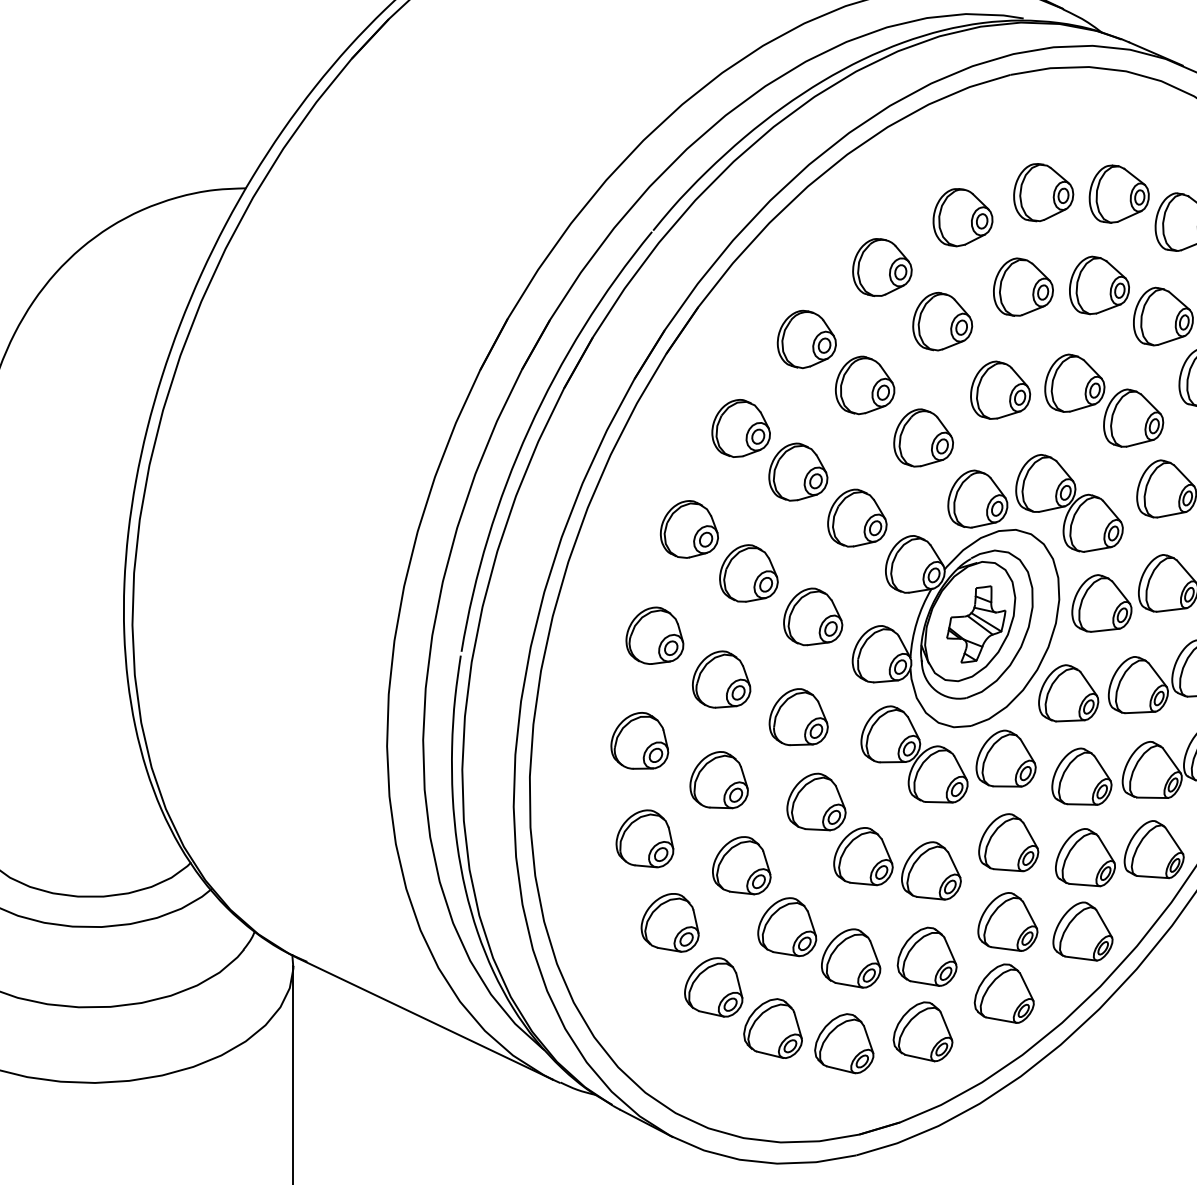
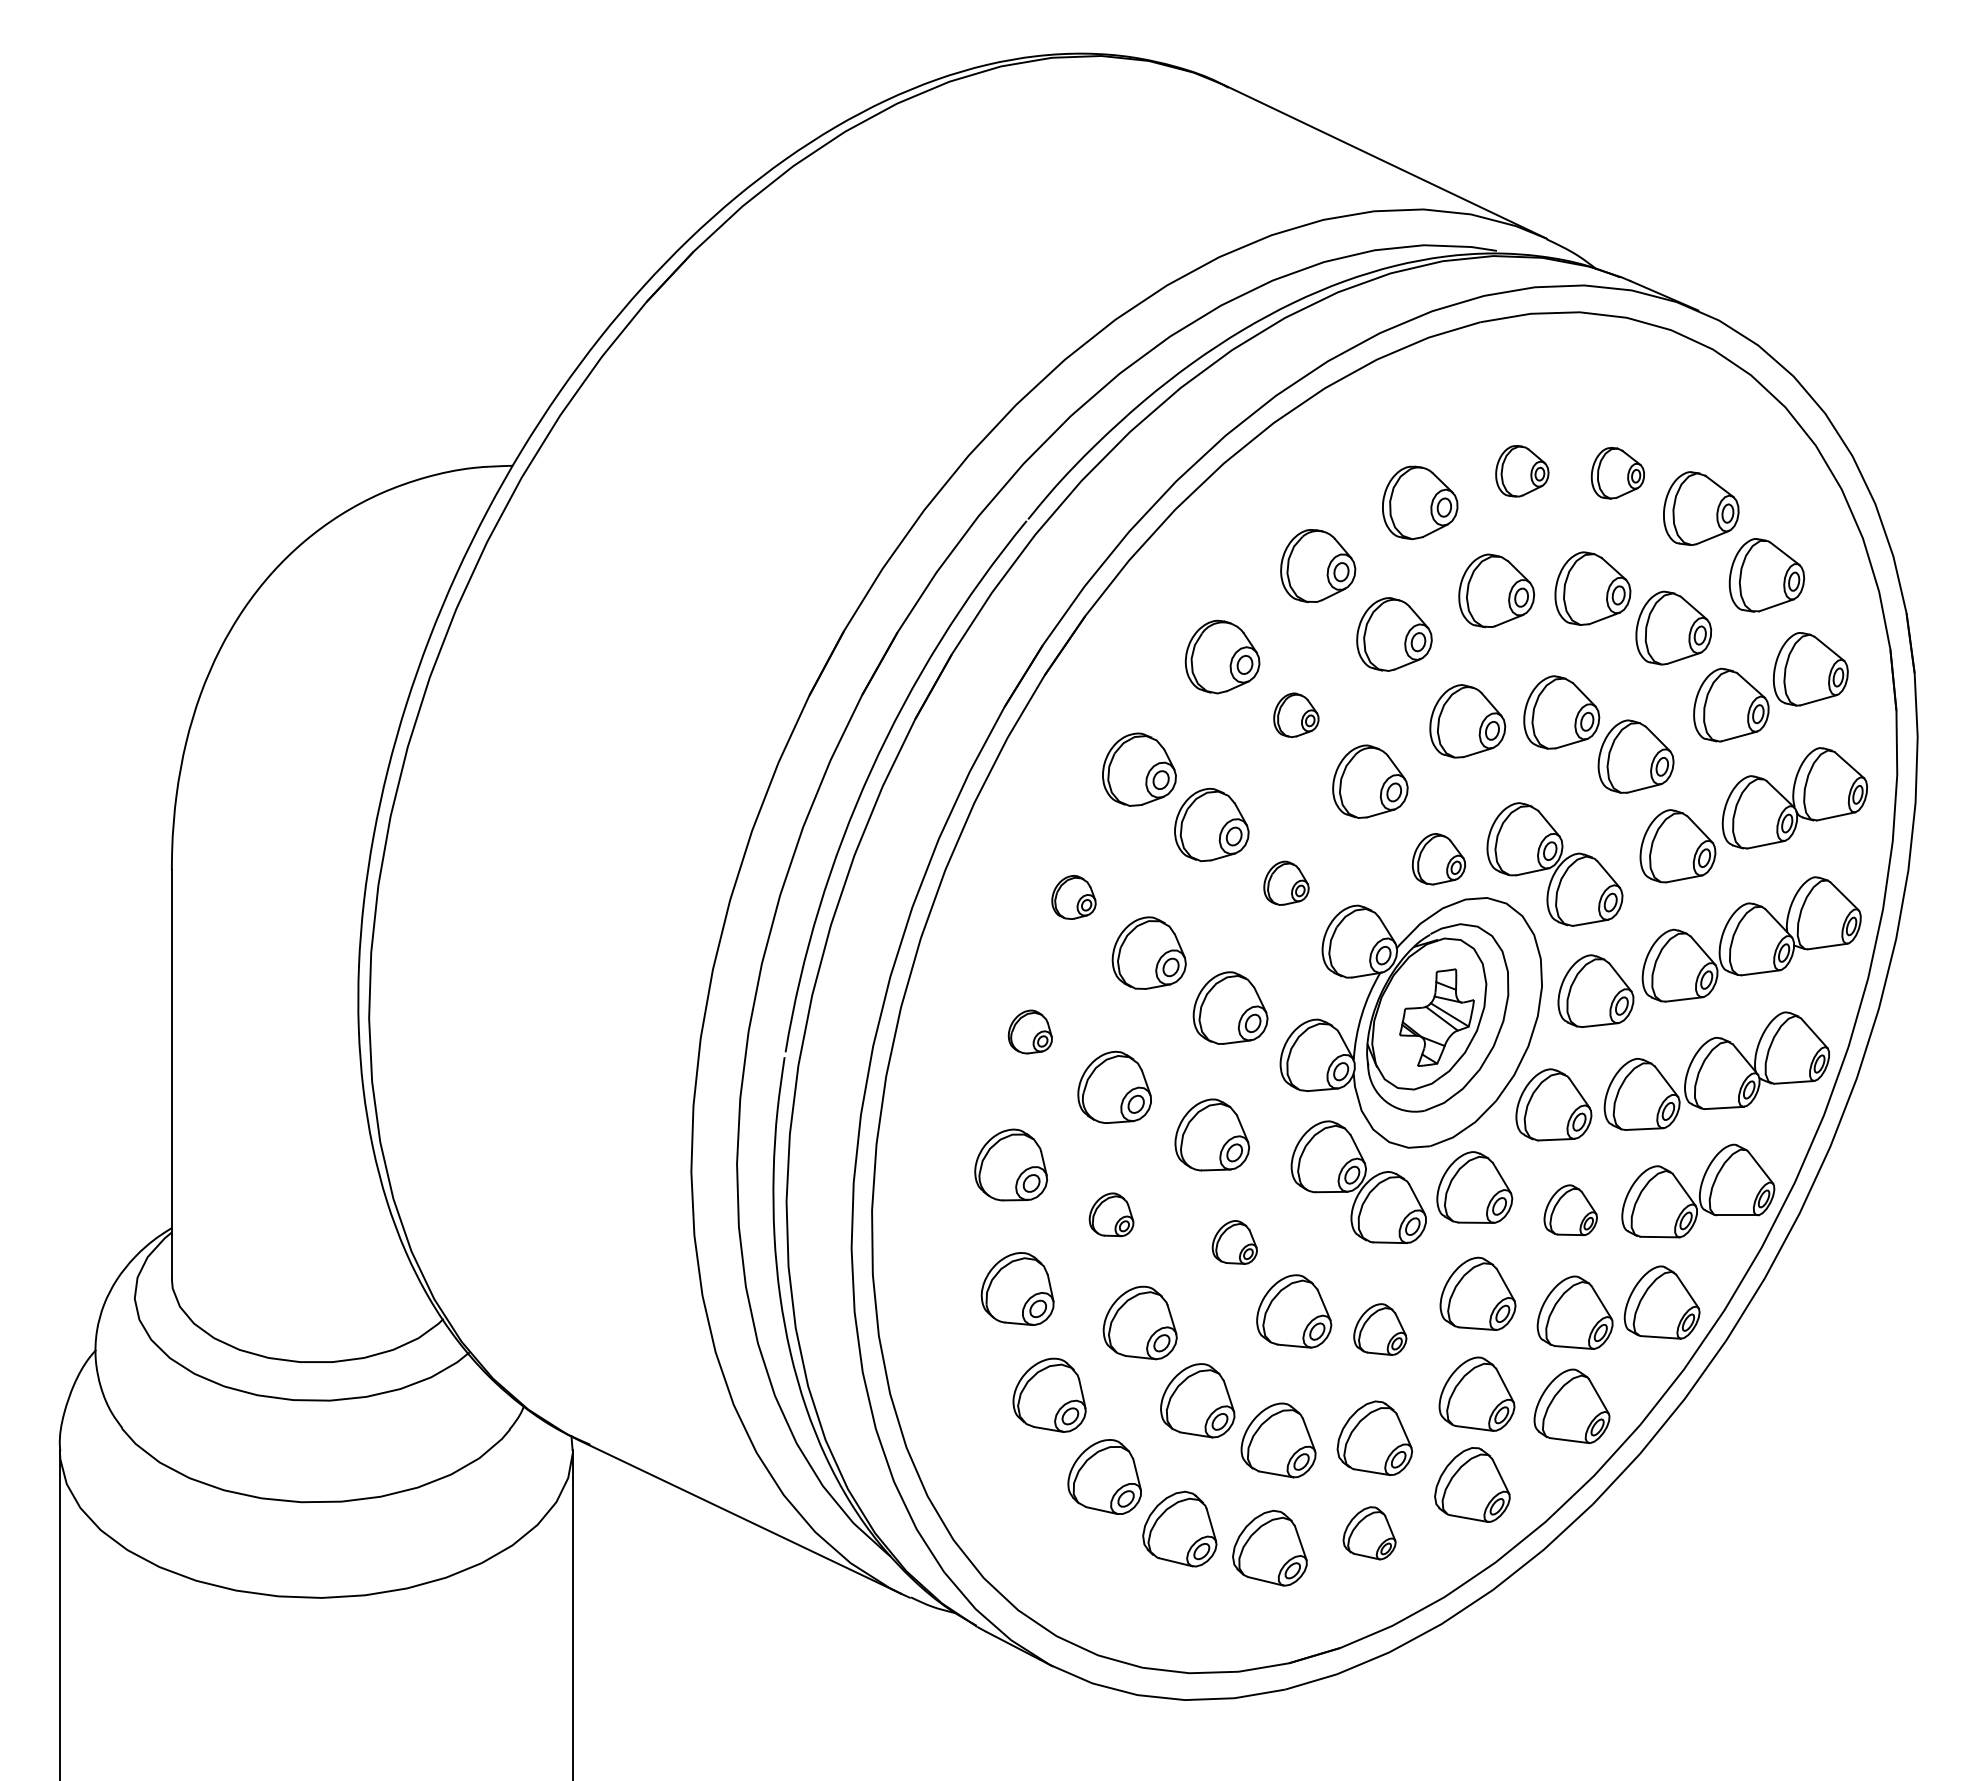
part: (1043, 192) -> (1522, 471), size x0.7
part: (1118, 194) -> (1617, 473), size x0.7
part: (865, 385) -> (1296, 715), size x0.6
part: (977, 499) -> (1438, 859), size x0.7
part: (857, 518) -> (1286, 883), size x0.6
part: (689, 529) -> (1073, 897), size x0.6
part: (655, 635) -> (1030, 1031), size x0.6
part: (1081, 776) -> (1570, 1209), size x0.7
part: (719, 779) -> (1111, 1214), size x0.6
part: (816, 802) -> (1234, 1242), size x0.6
part: (931, 870) -> (1380, 1329), size x0.7
part: (922, 1032) -> (1369, 1533), size x0.7

